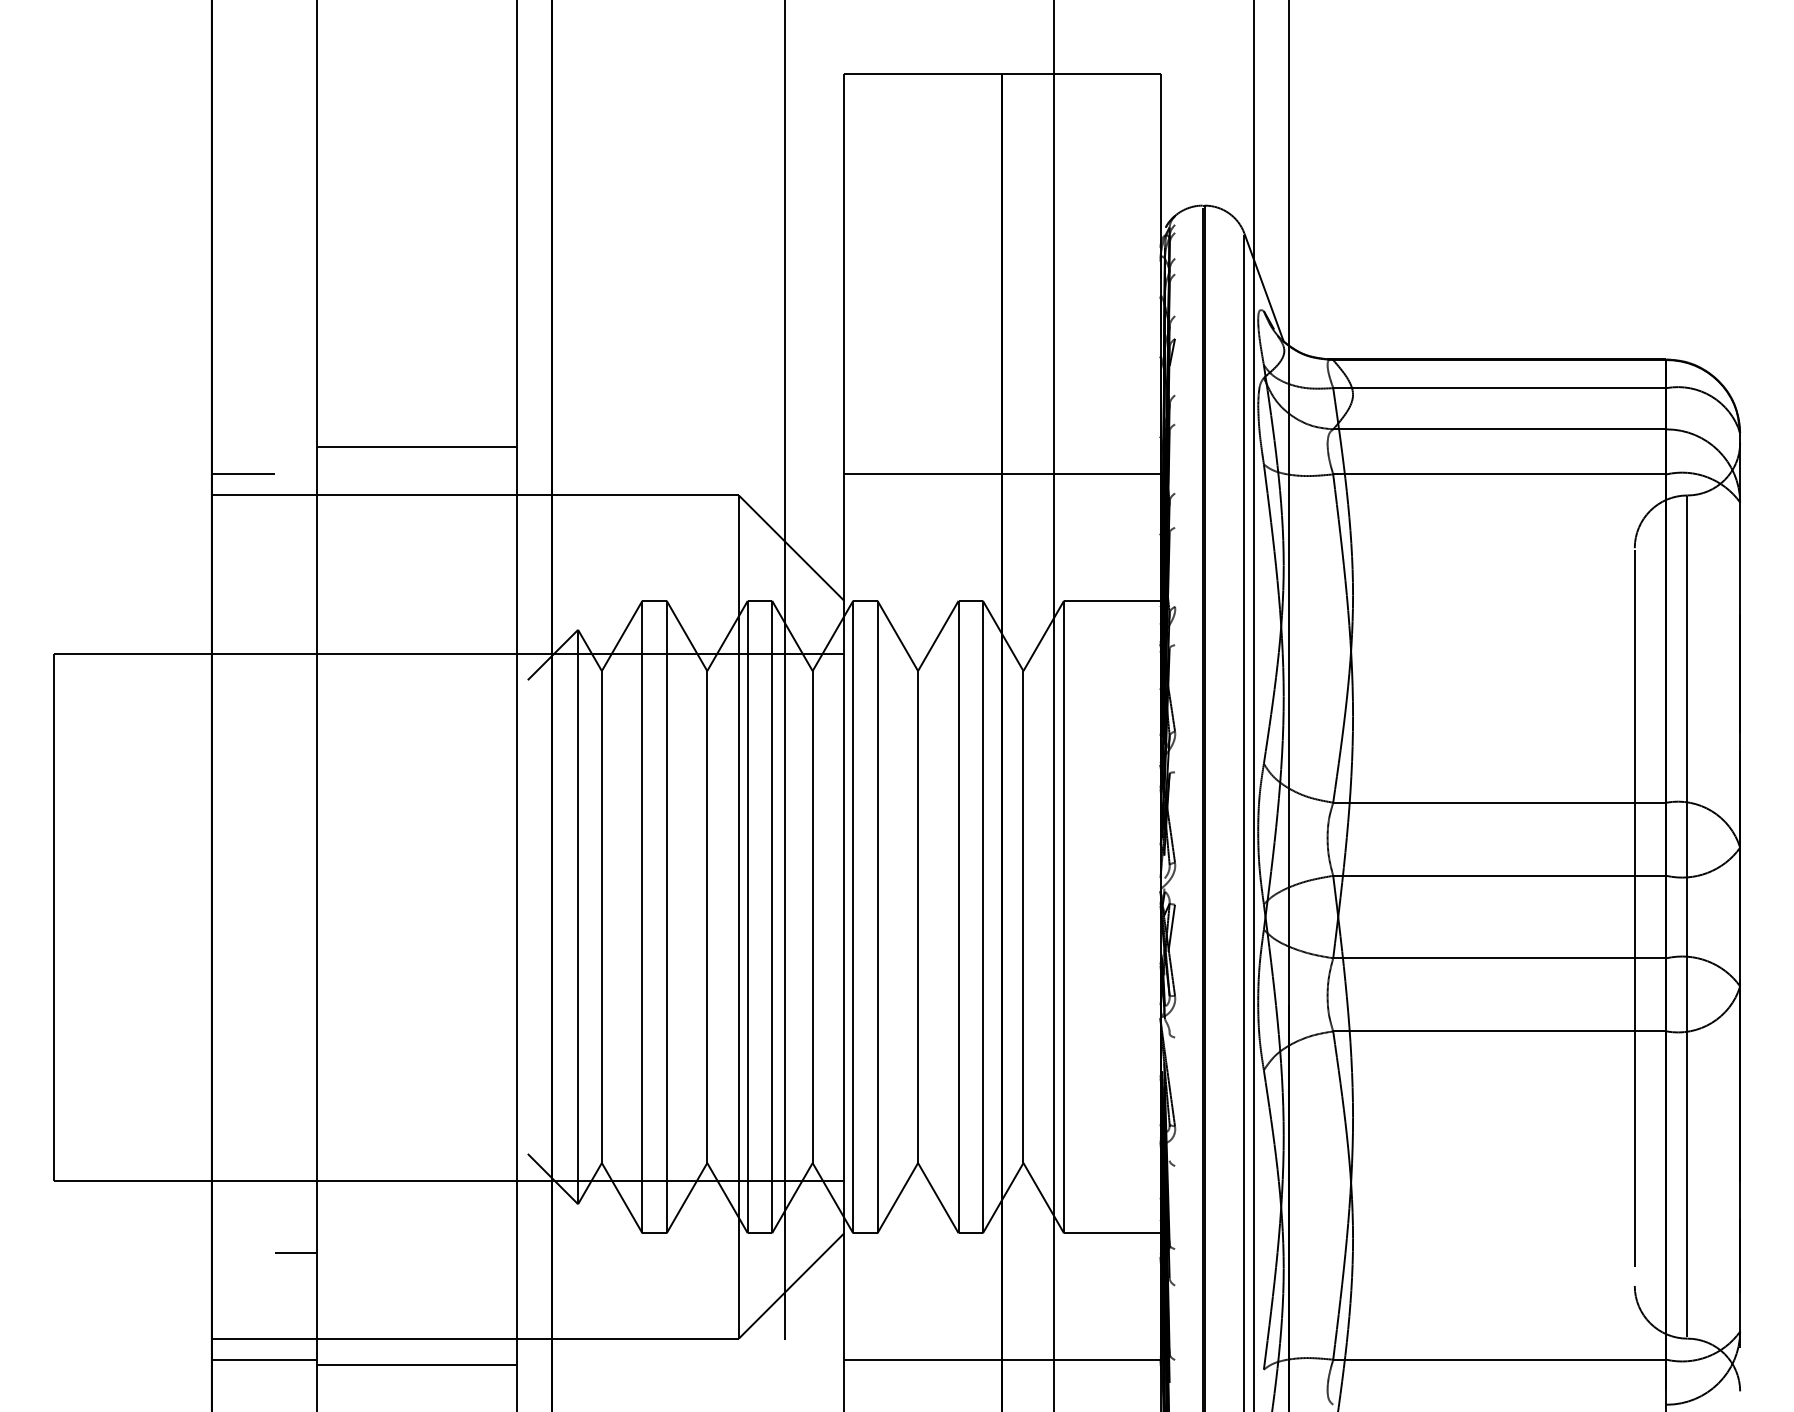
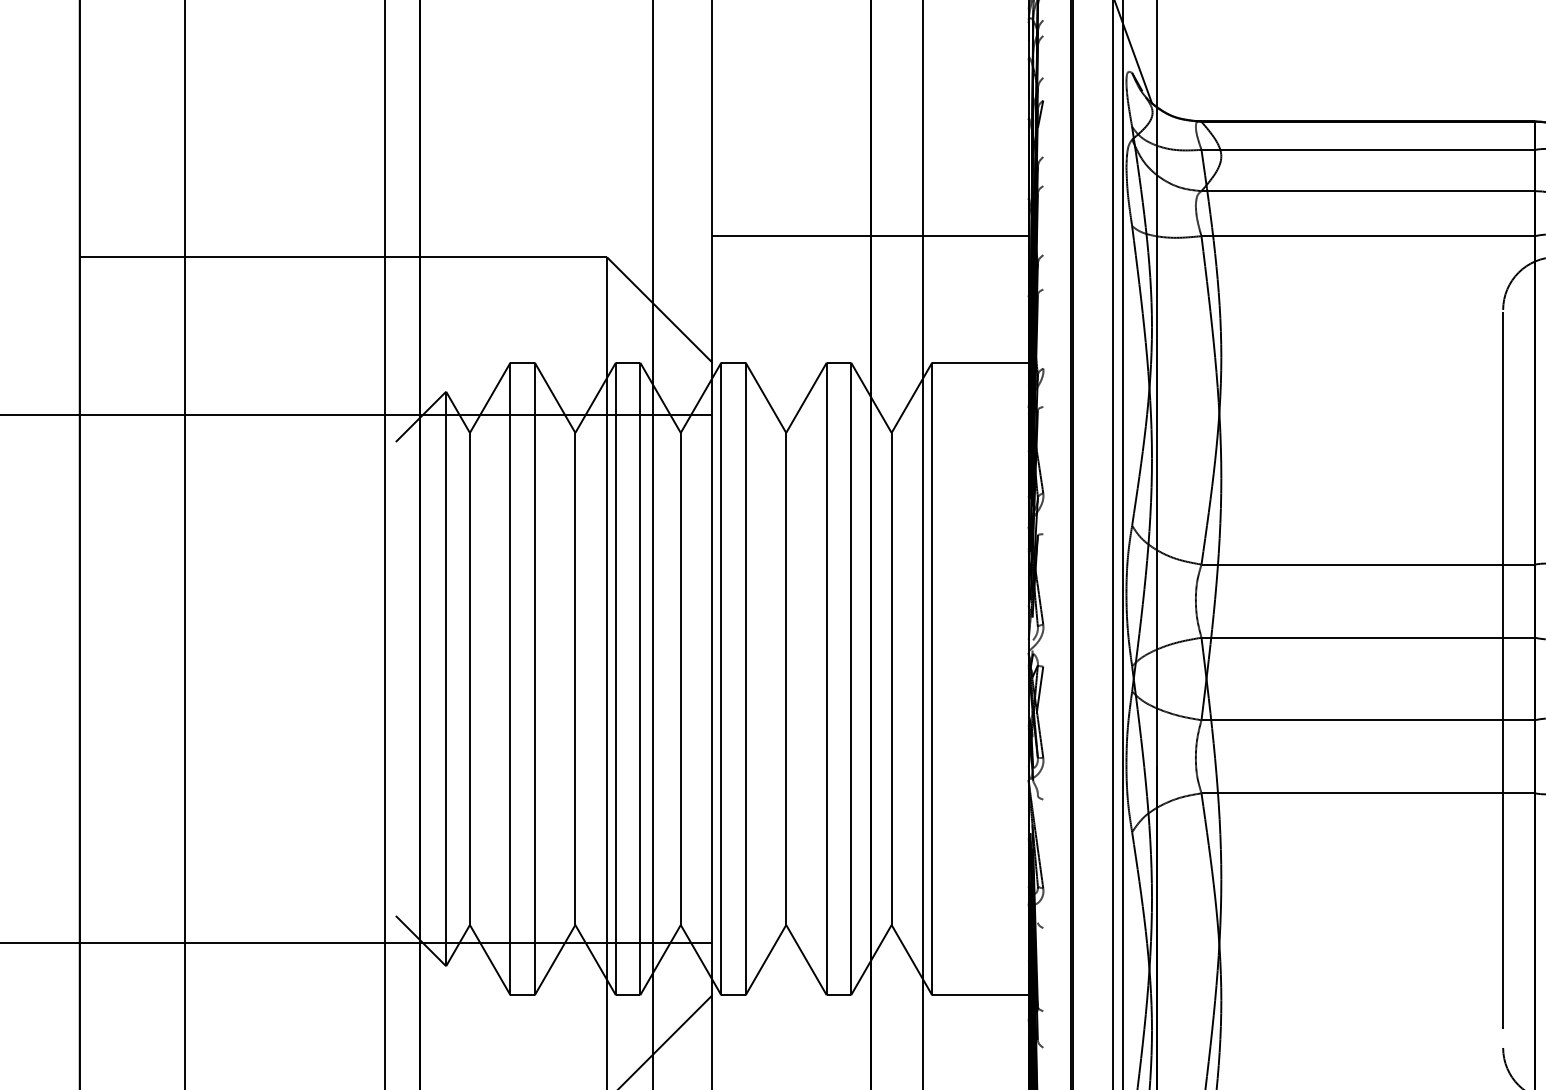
line: (417, 447) -> (285, 209), removed
line: (243, 474) -> (111, 236), removed
line: (296, 1253) -> (164, 1015), removed

